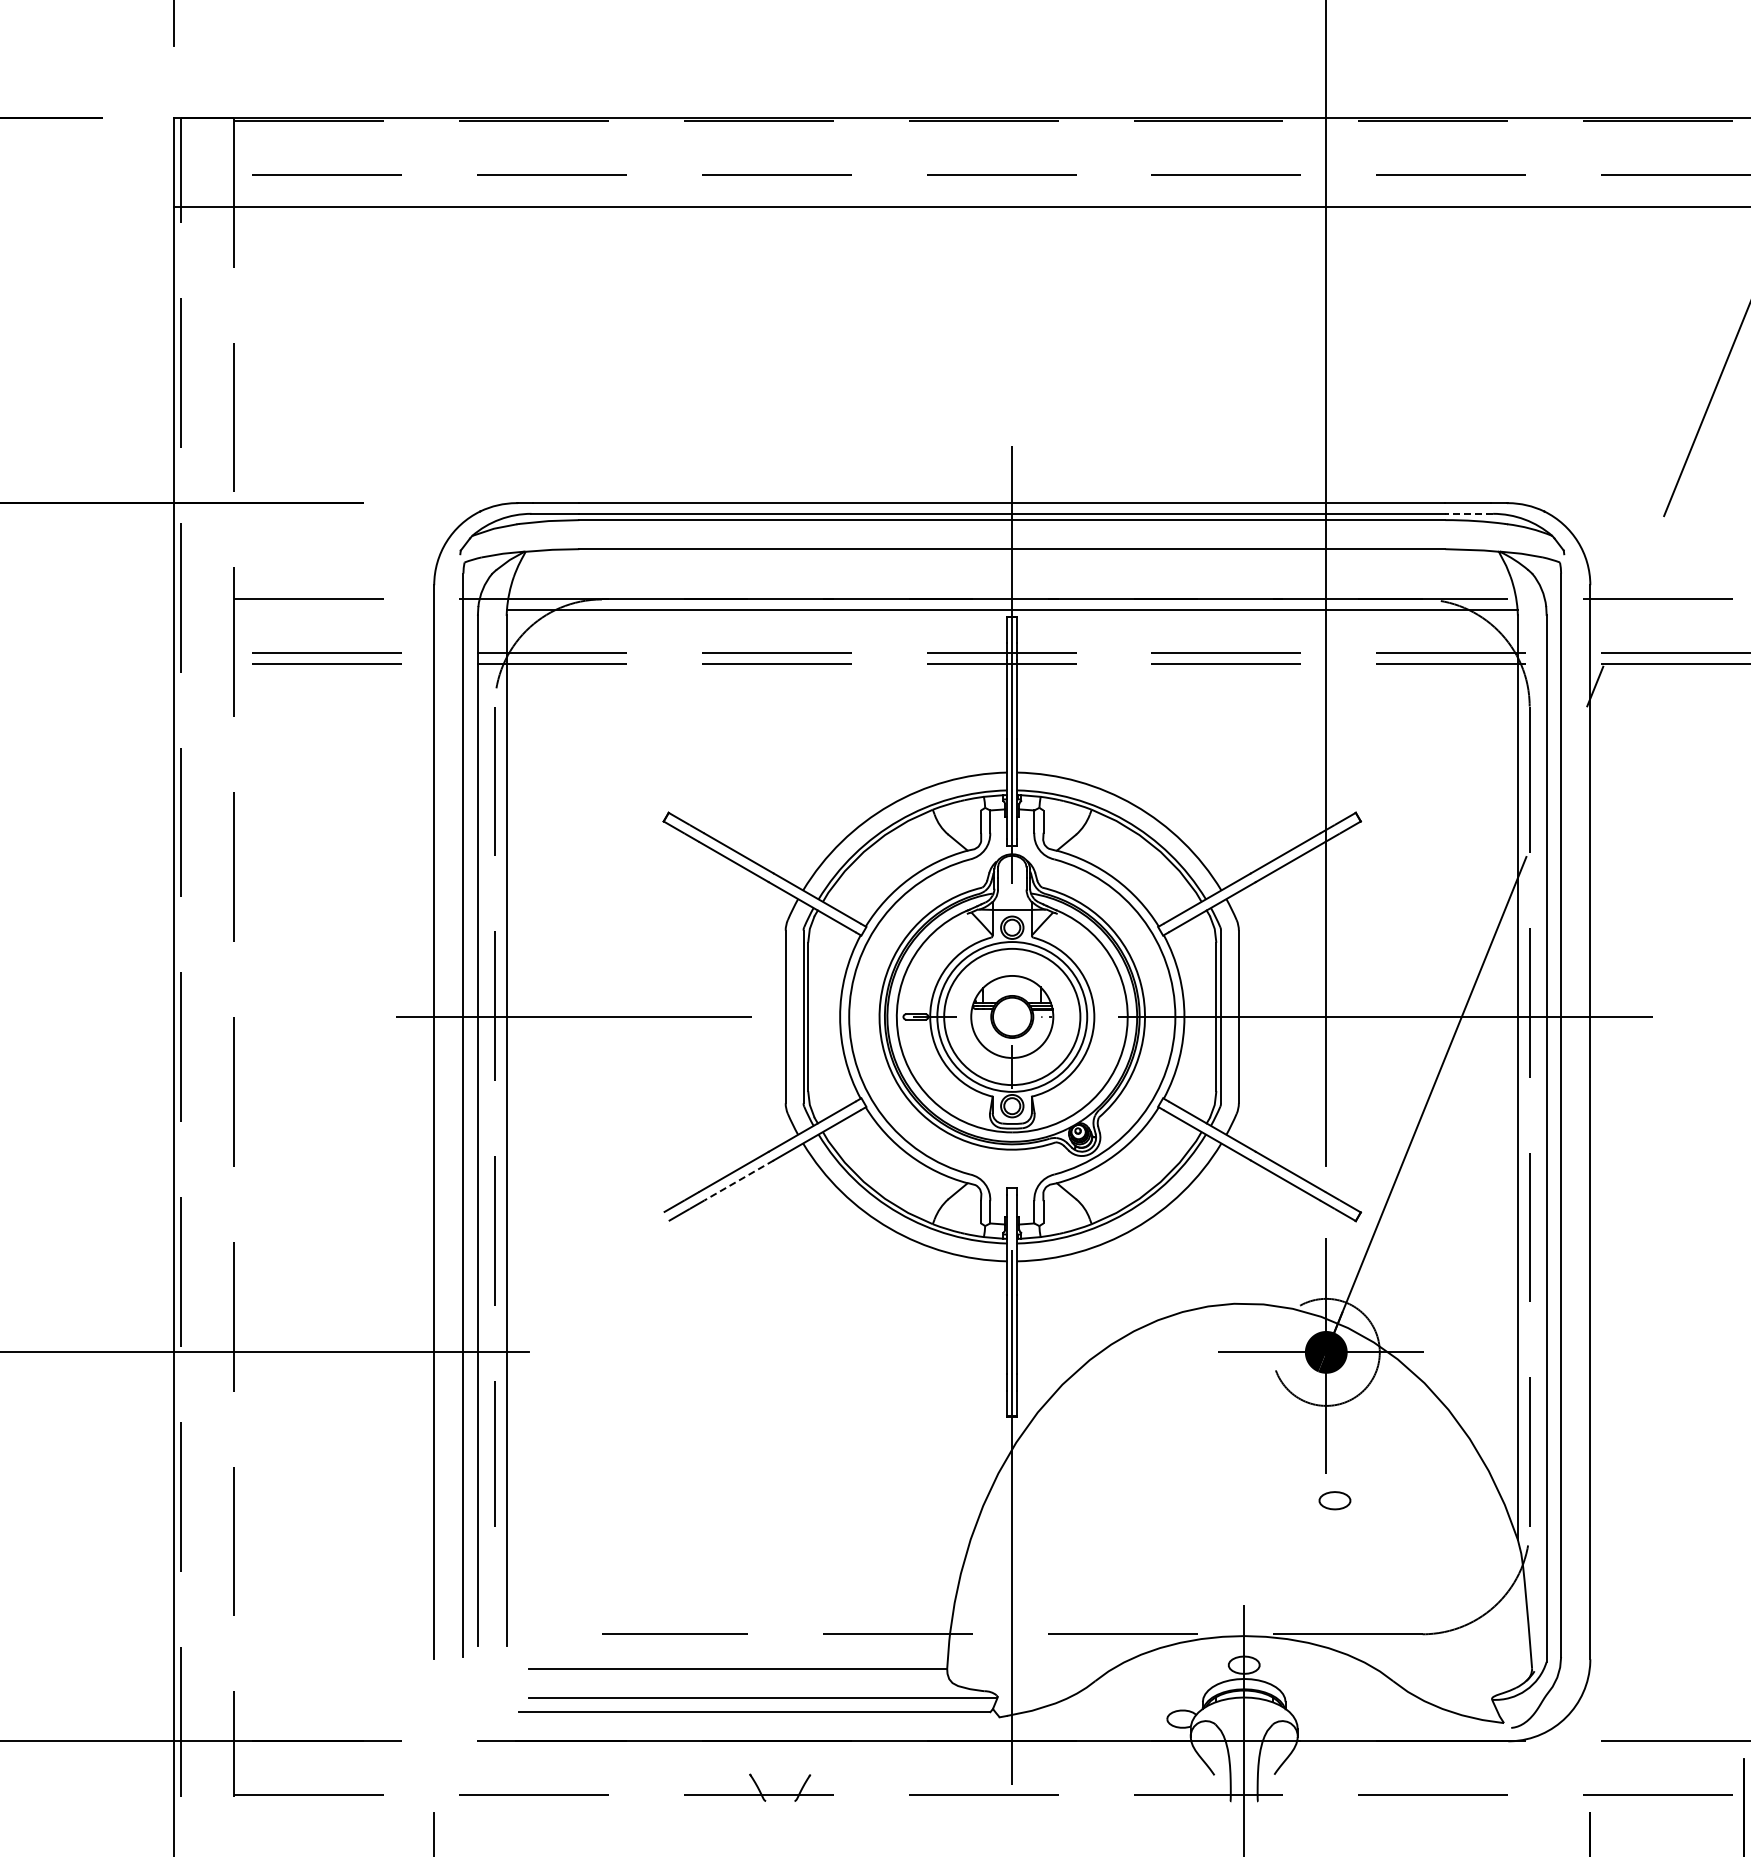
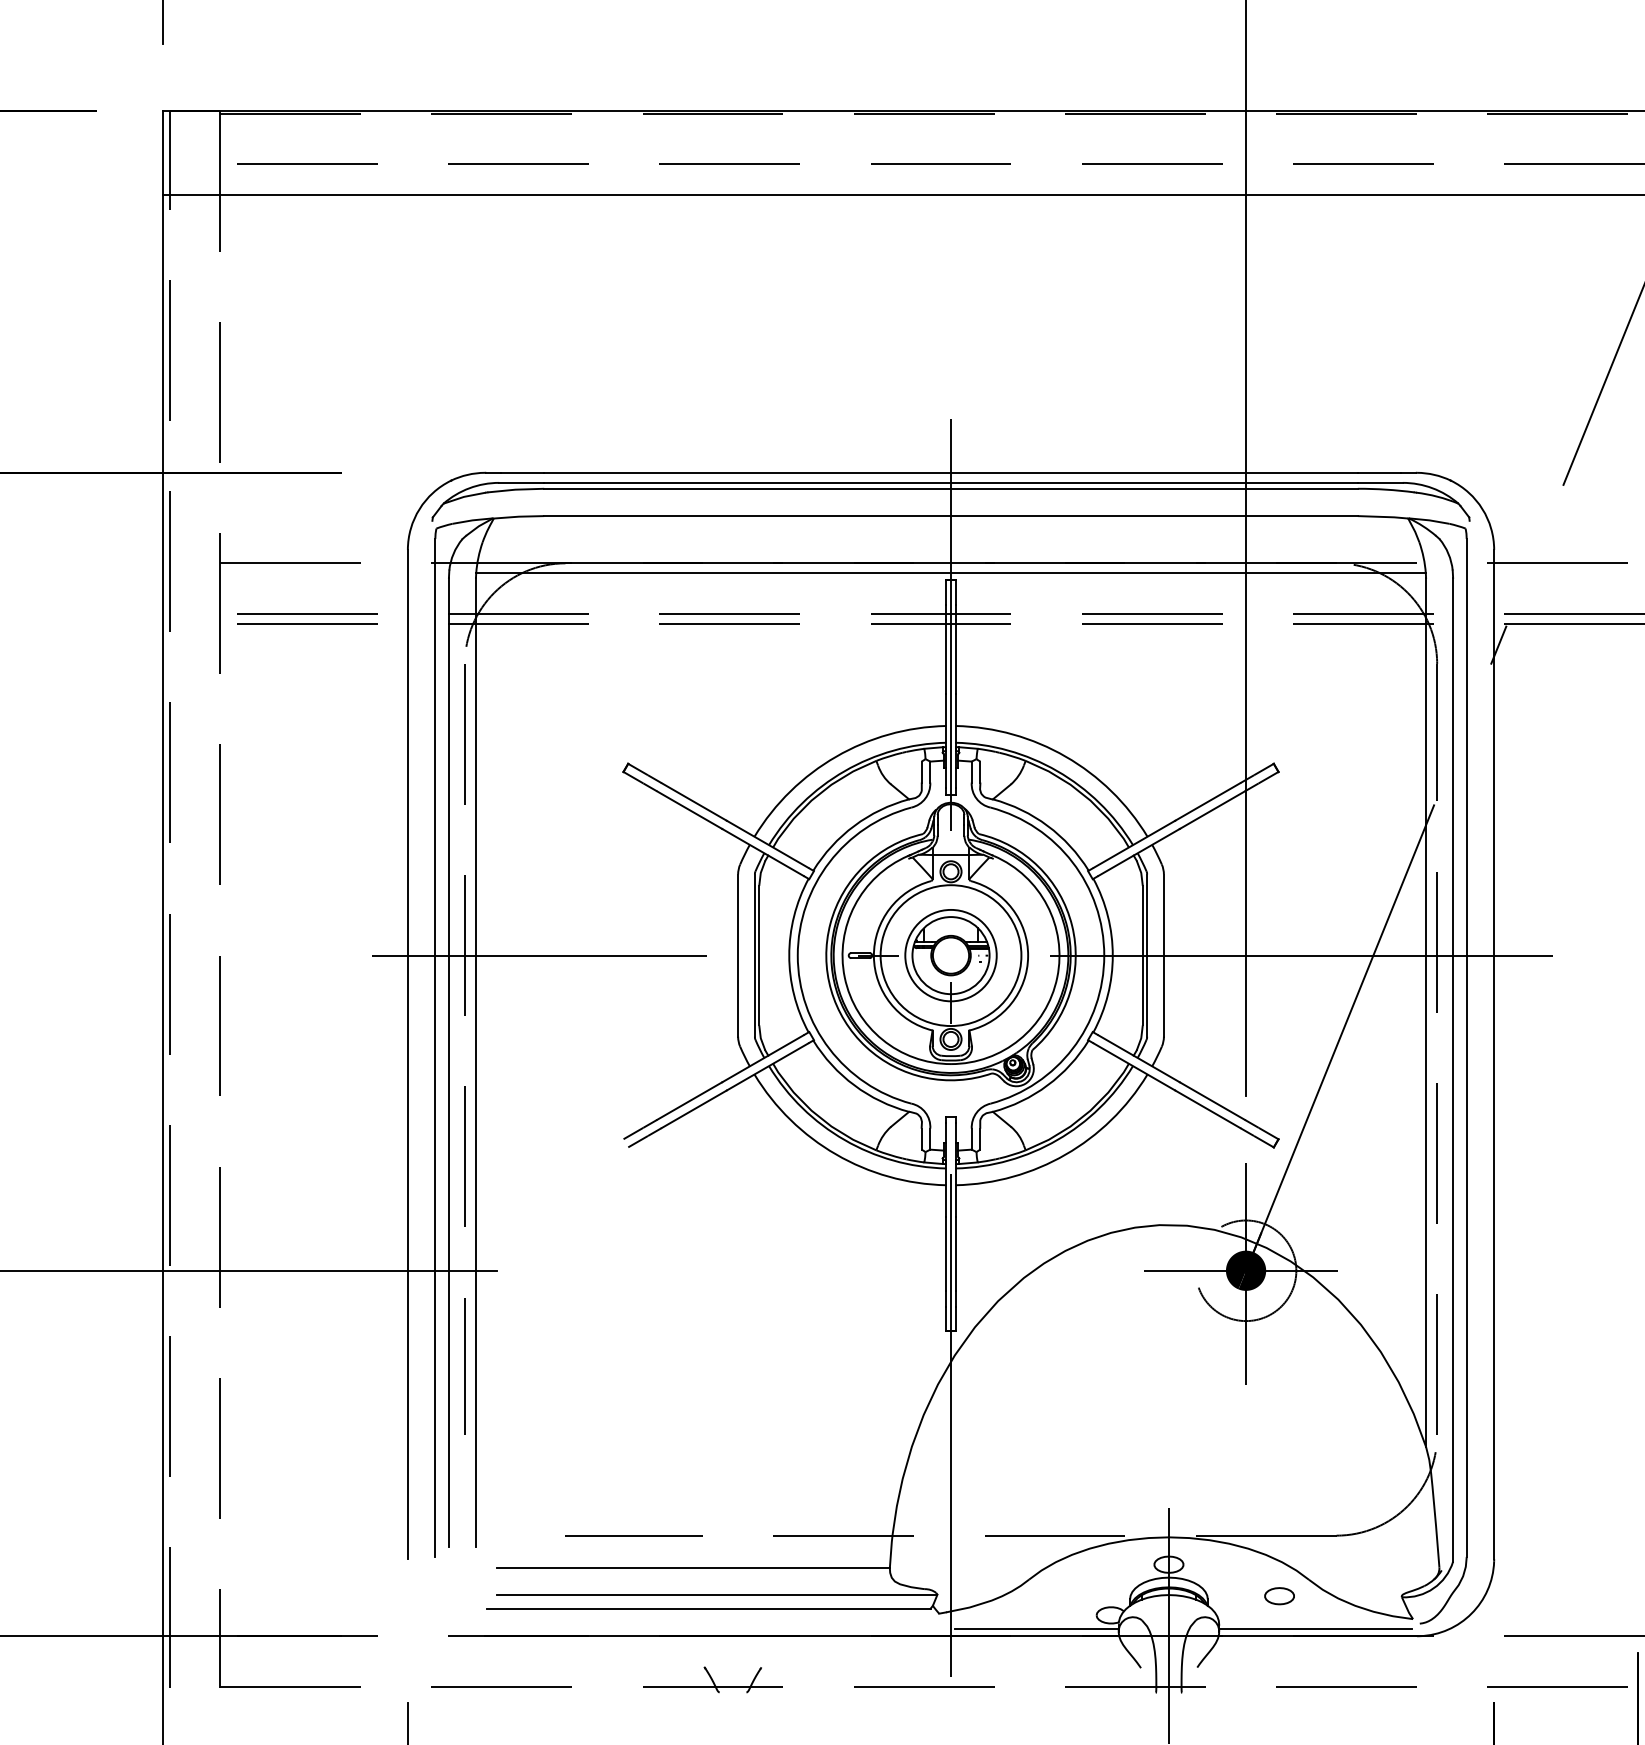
line: (1469, 513) -> (1380, 482), dashed -> solid
circle: (1011, 1016) -> (950, 955), size x0.71
line: (739, 1180) -> (694, 1109), dashed -> solid
part: (1334, 1500) -> (1279, 1595), moved
line: (1103, 1733) -> (1036, 1628), added
line: (1400, 1733) -> (1315, 1628), added

